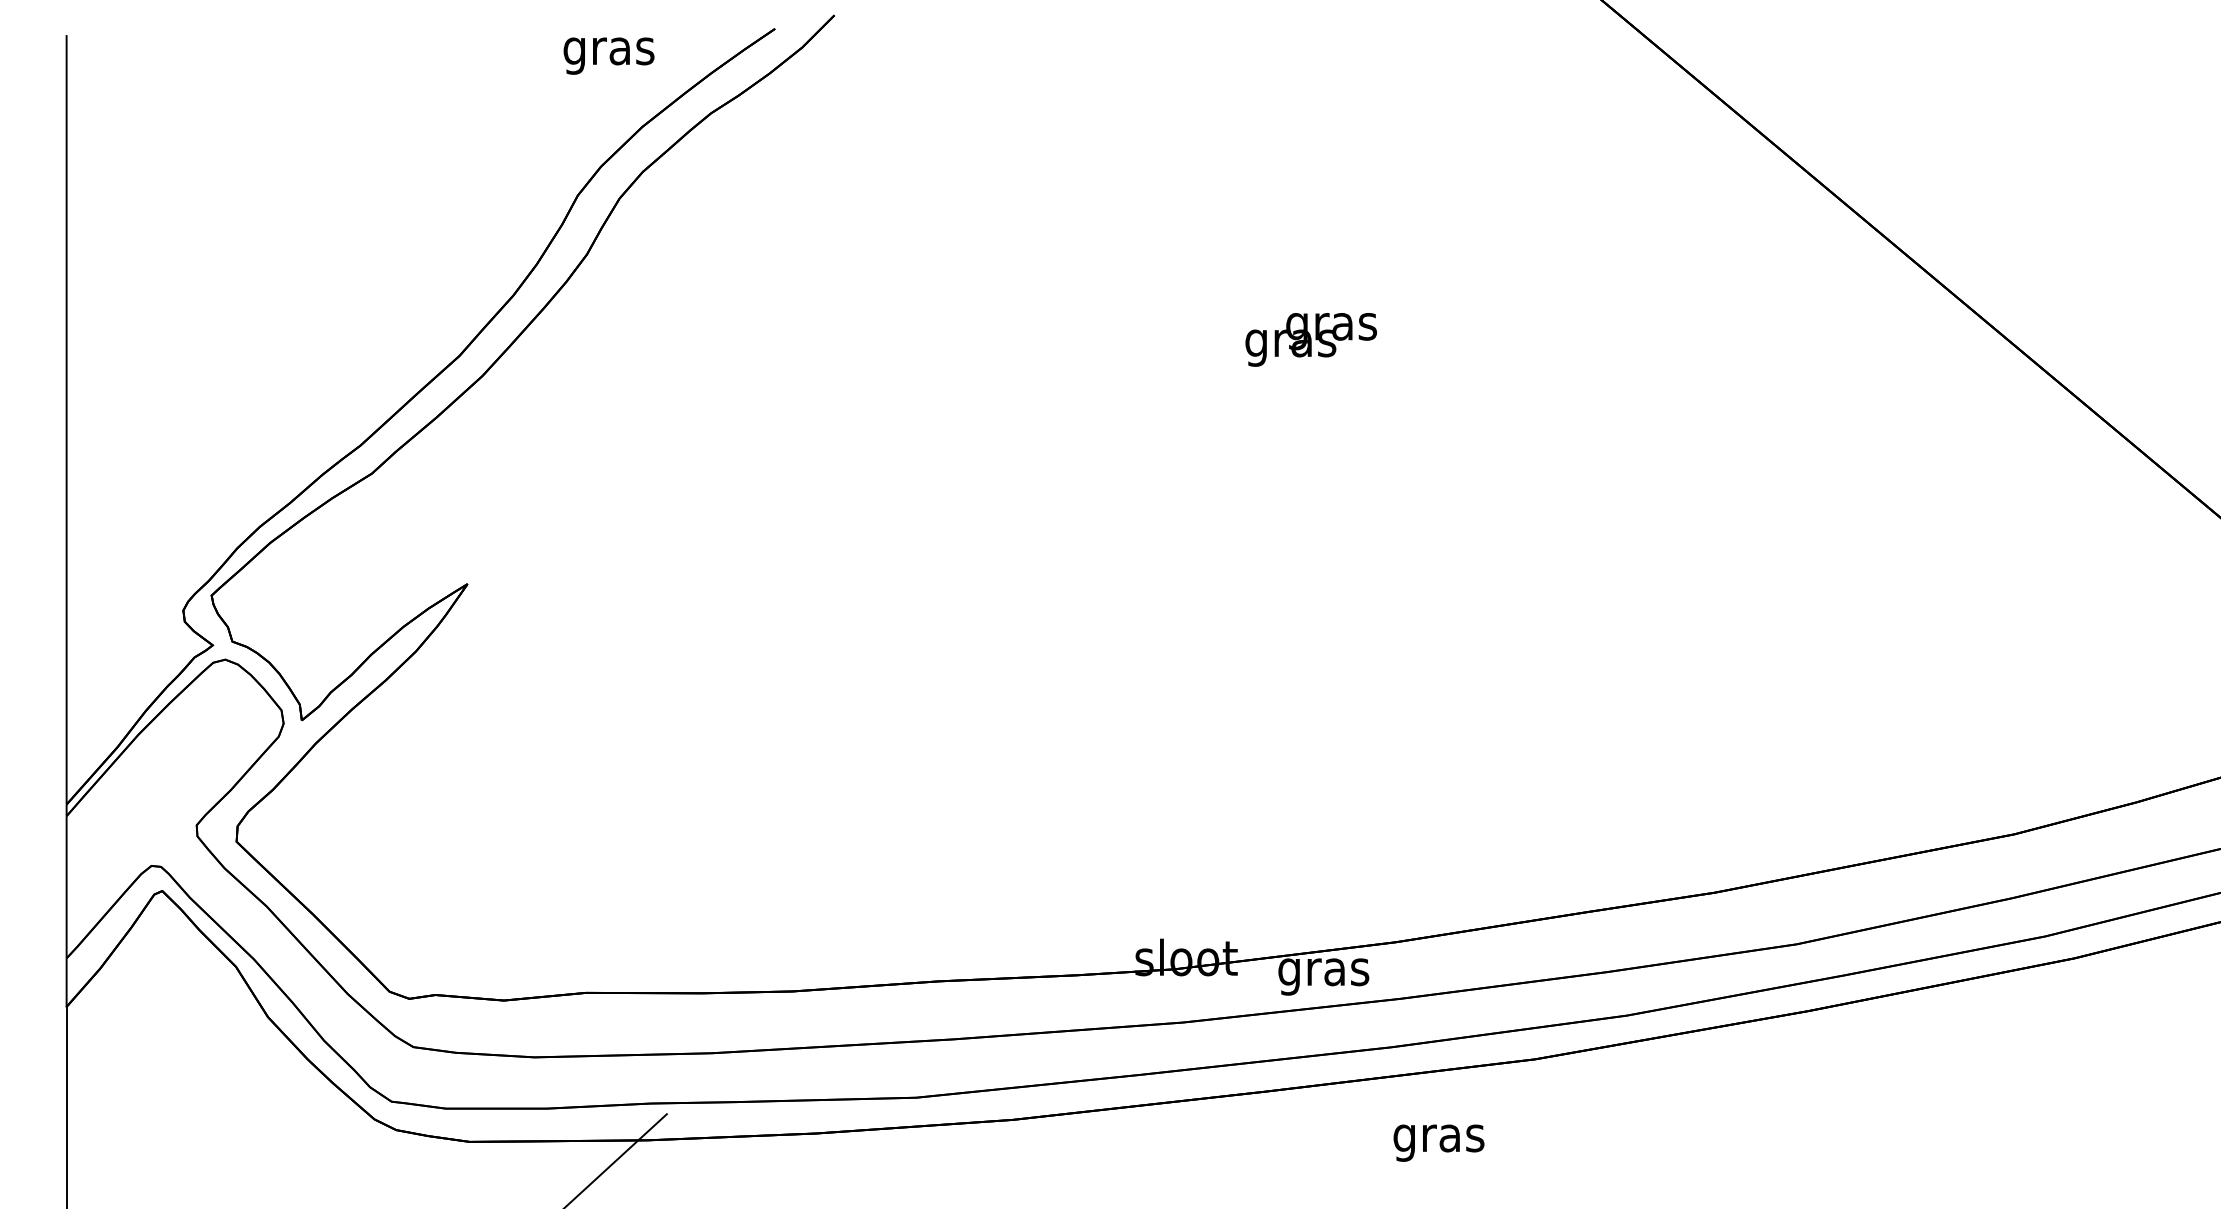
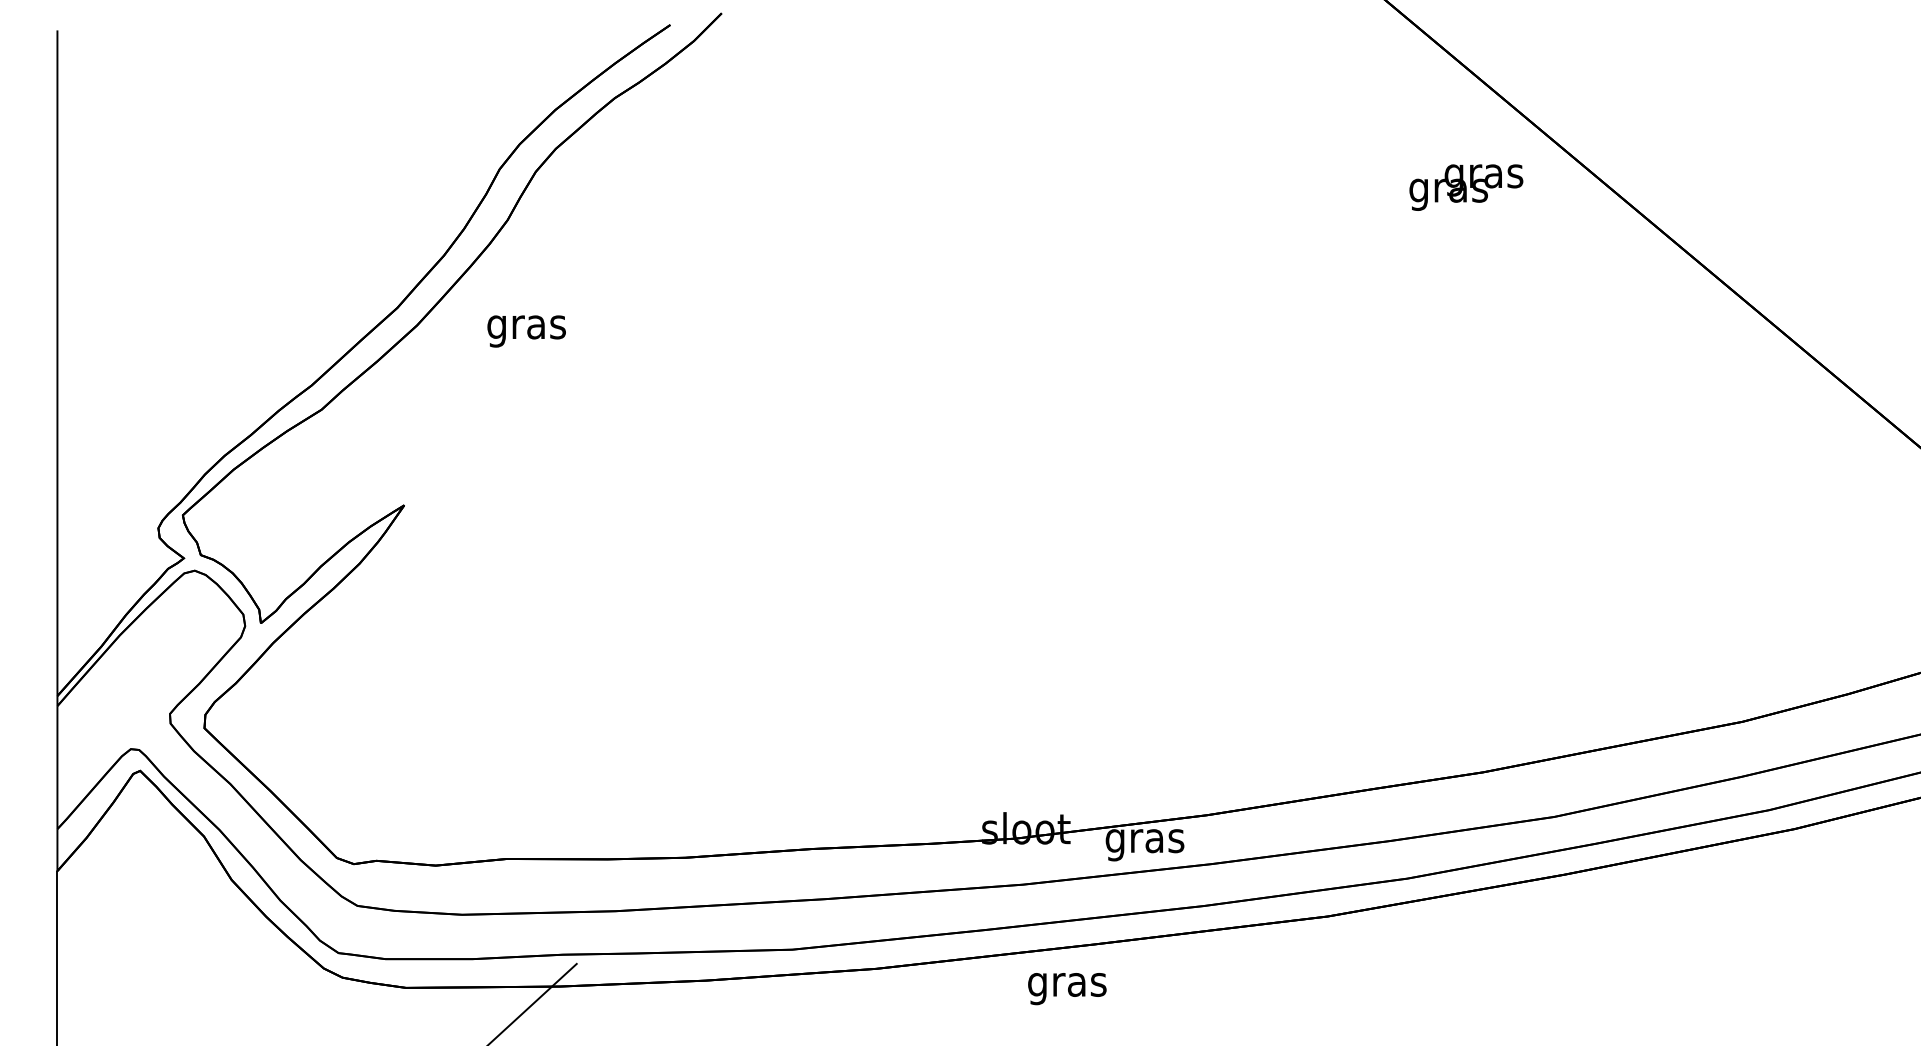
text: (608, 55) -> (526, 330), moved
text: (1310, 339) -> (1465, 187), moved
text: (1438, 1142) -> (1066, 988), moved

